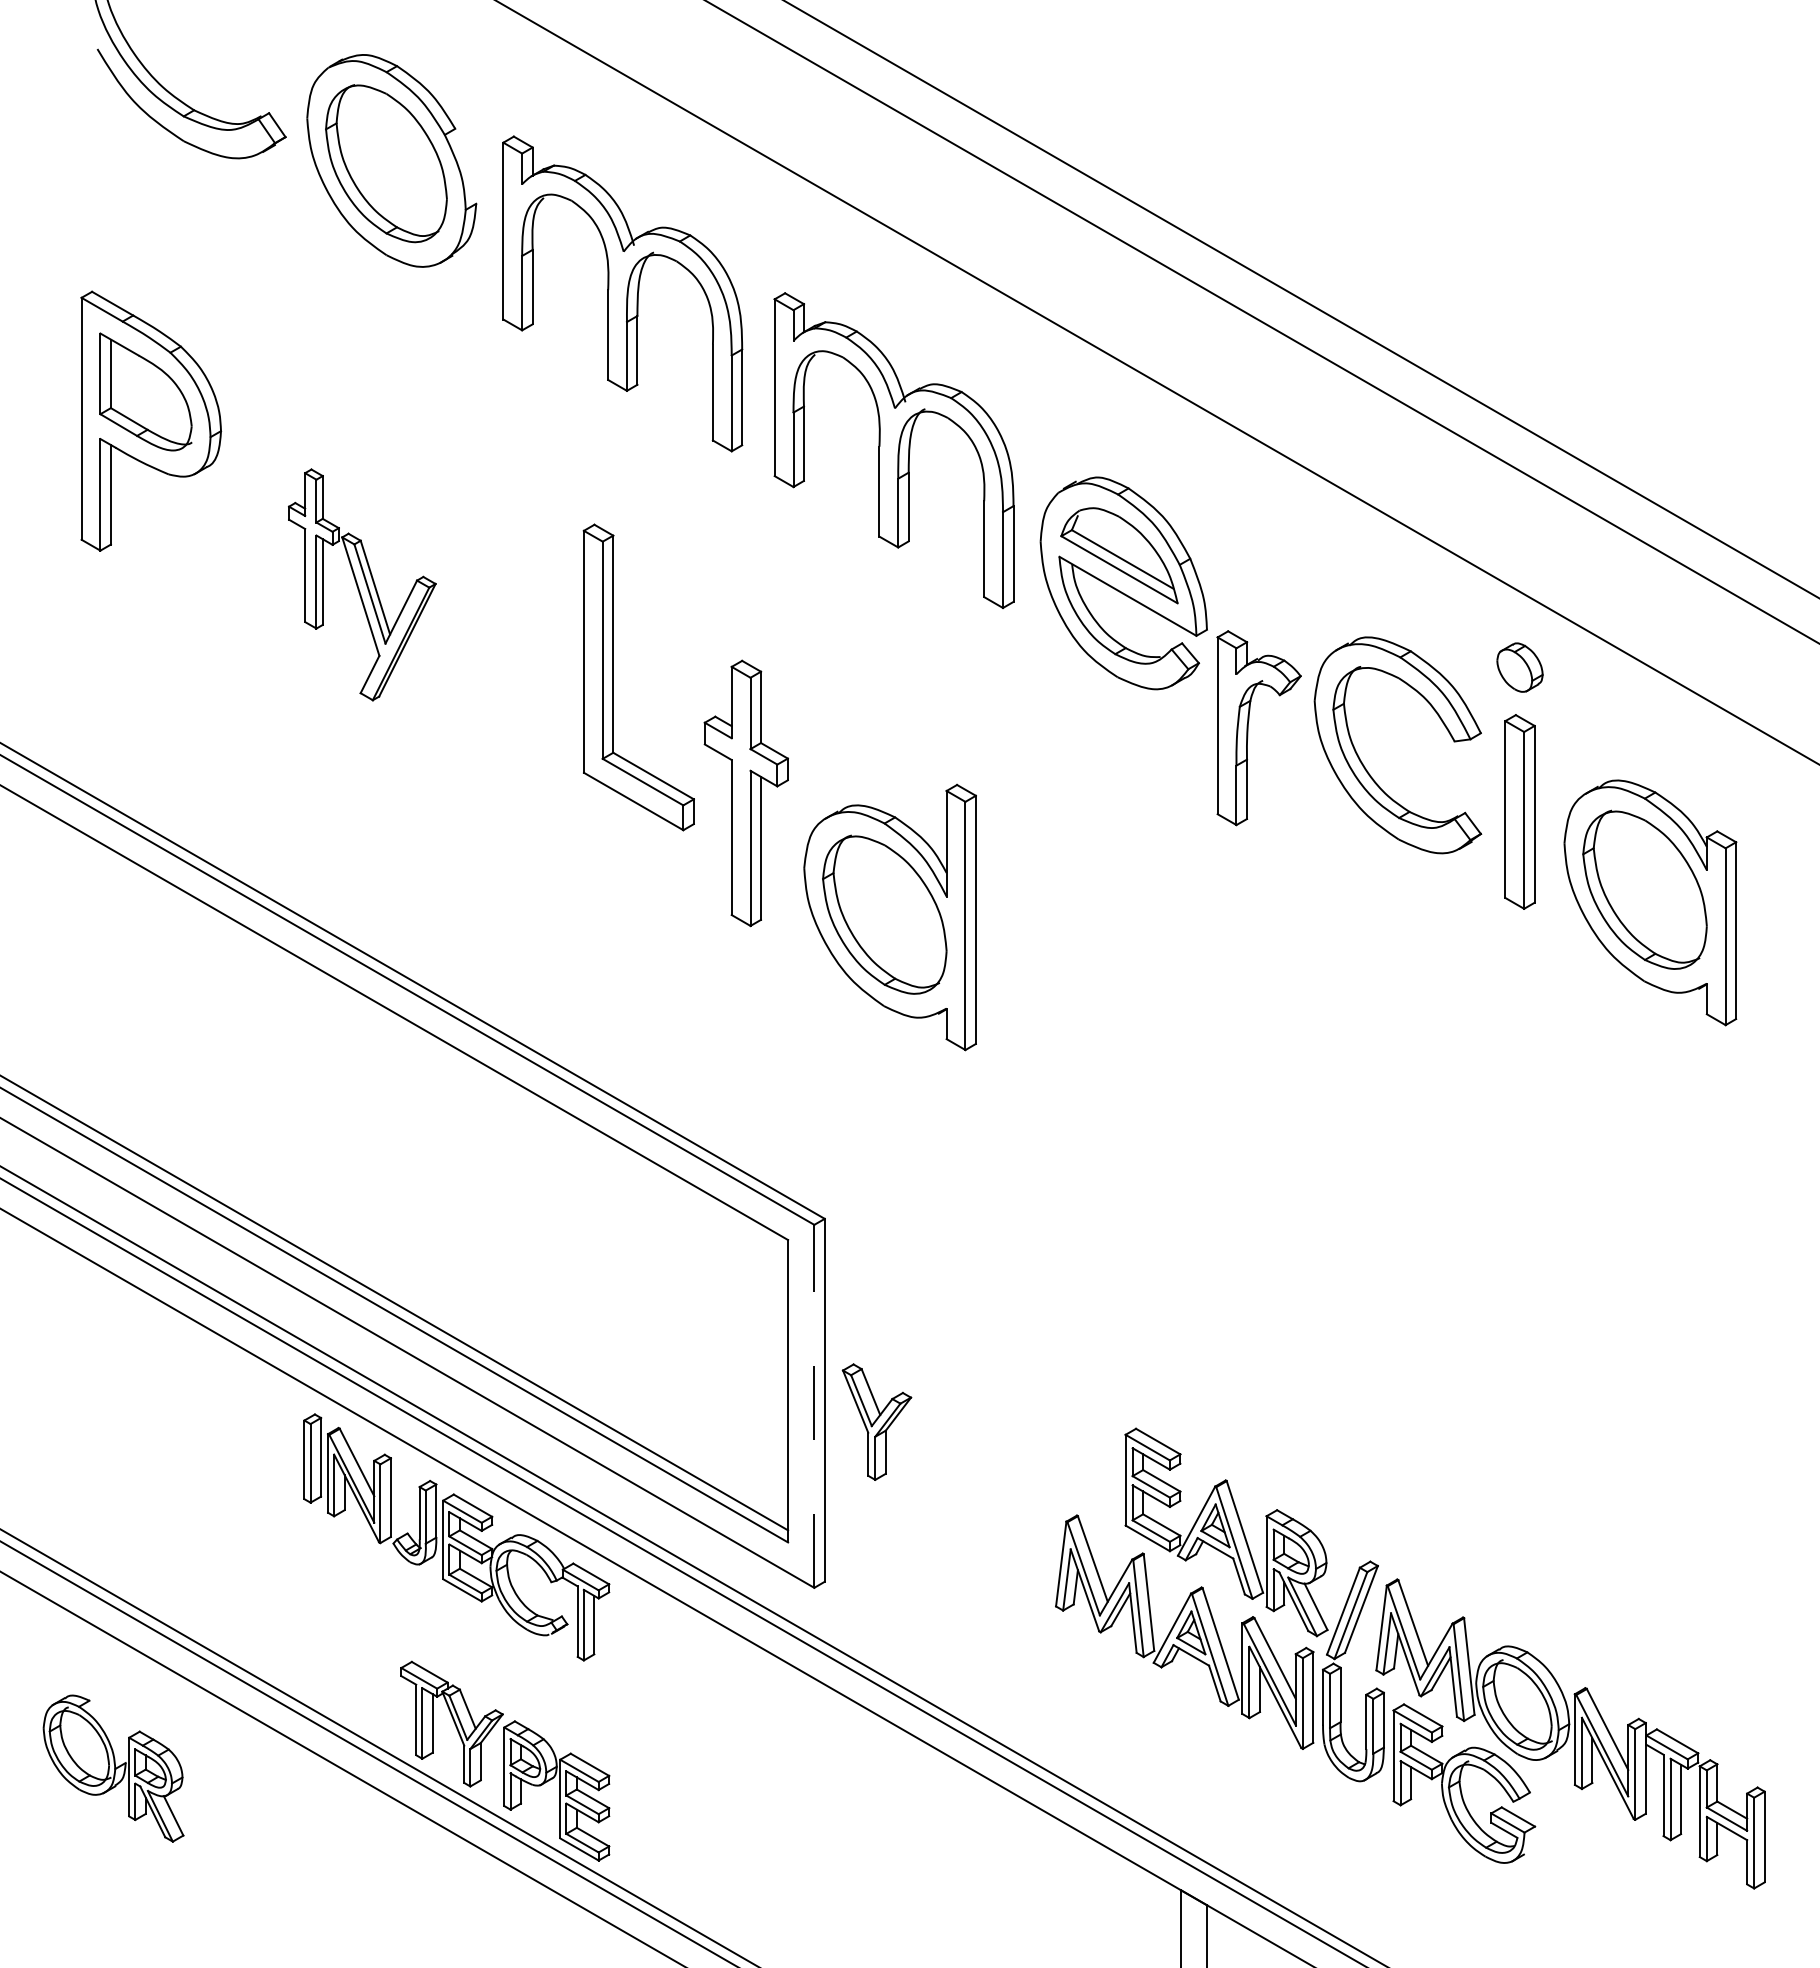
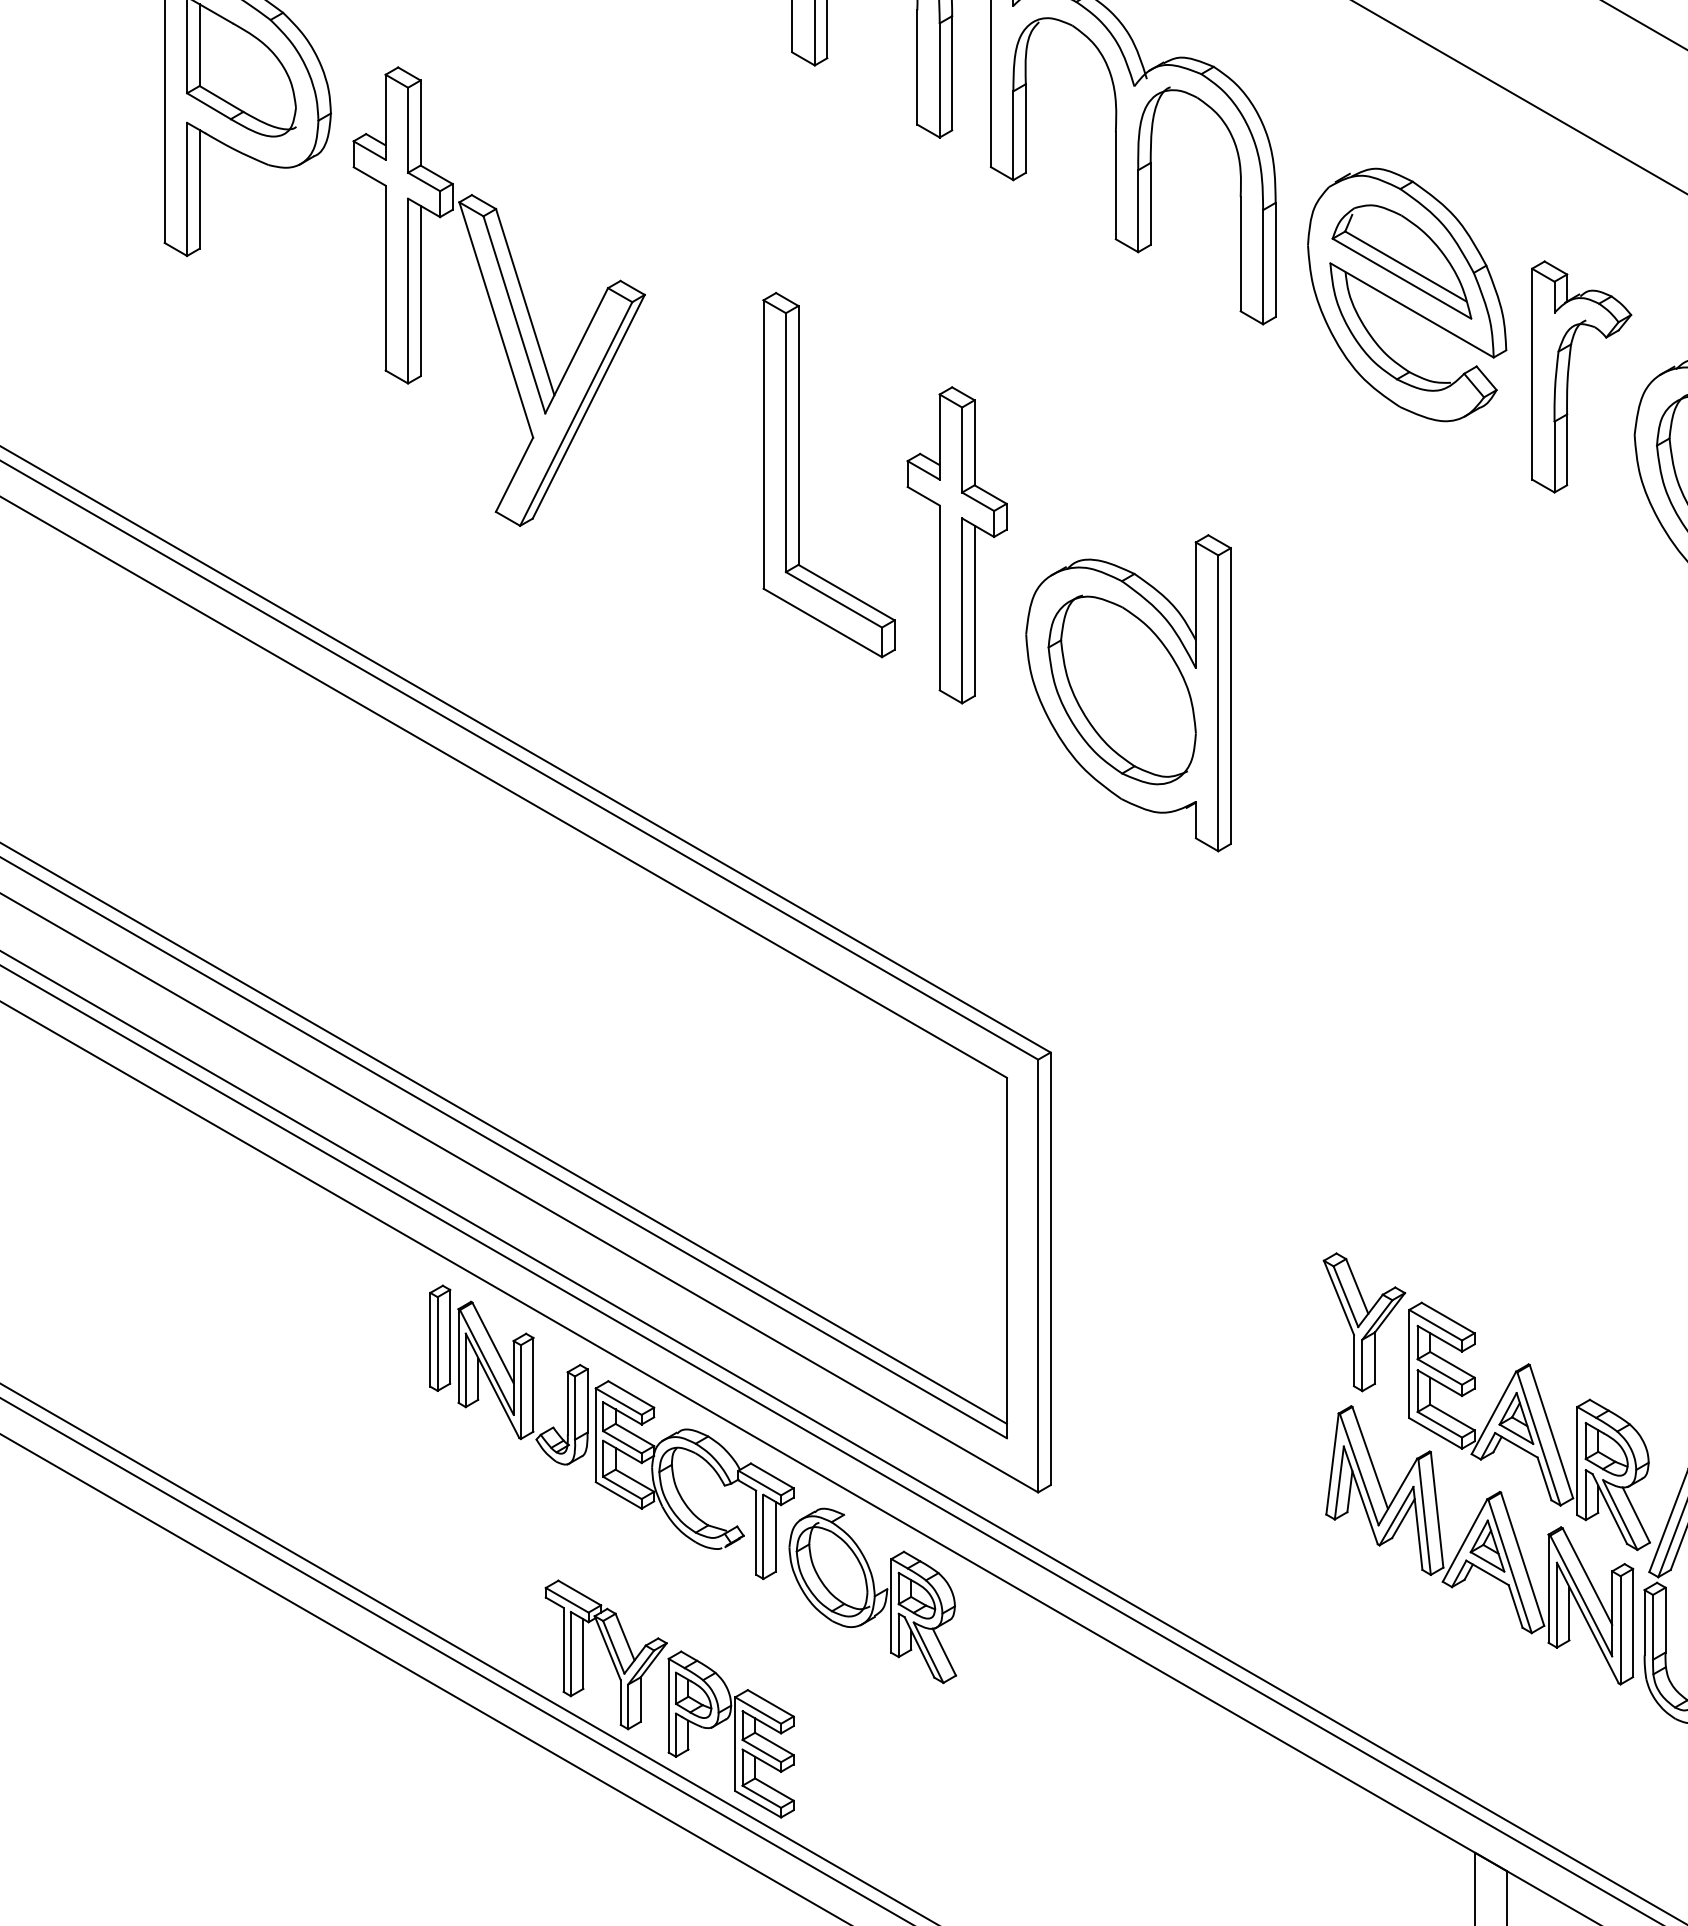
part: (362, 584) -> (499, 296), size x1.67
part: (613, 677) -> (798, 475), moved
part: (1248, 728) -> (1568, 377), moved
line: (814, 1405) -> (1038, 1275), dashed -> solid
part: (876, 1421) -> (1363, 1321), moved
part: (113, 1768) -> (872, 1595), moved

